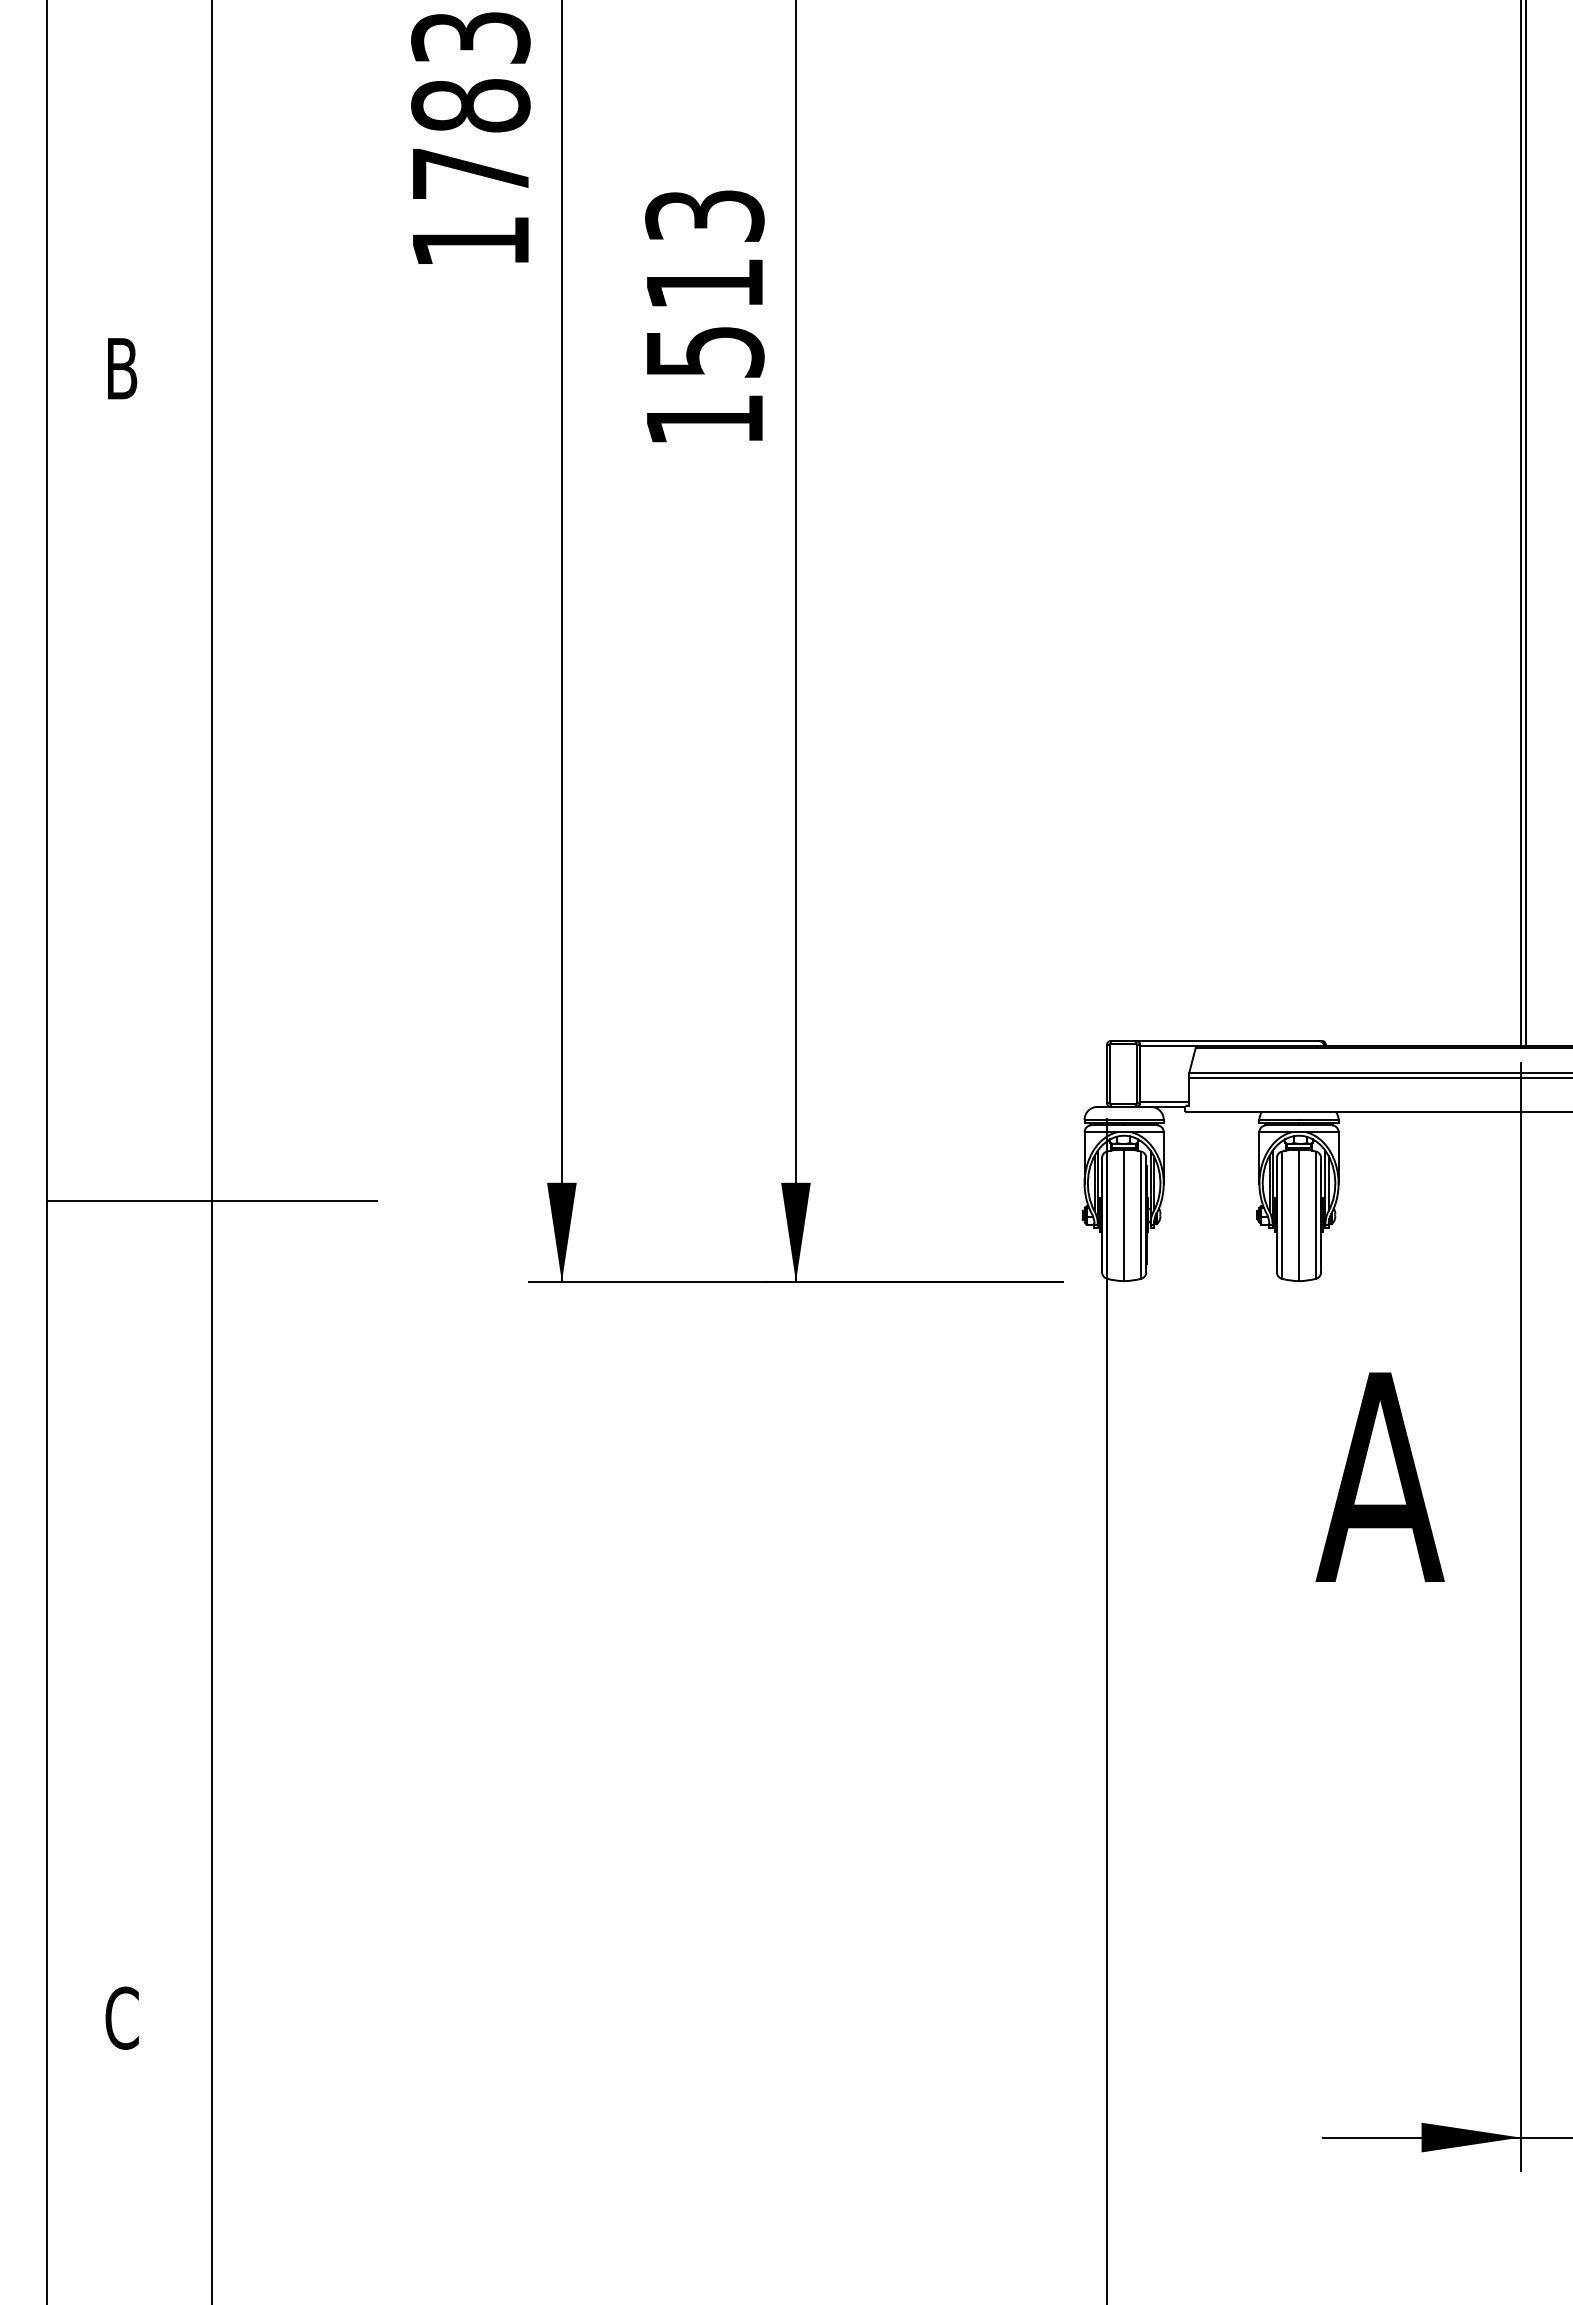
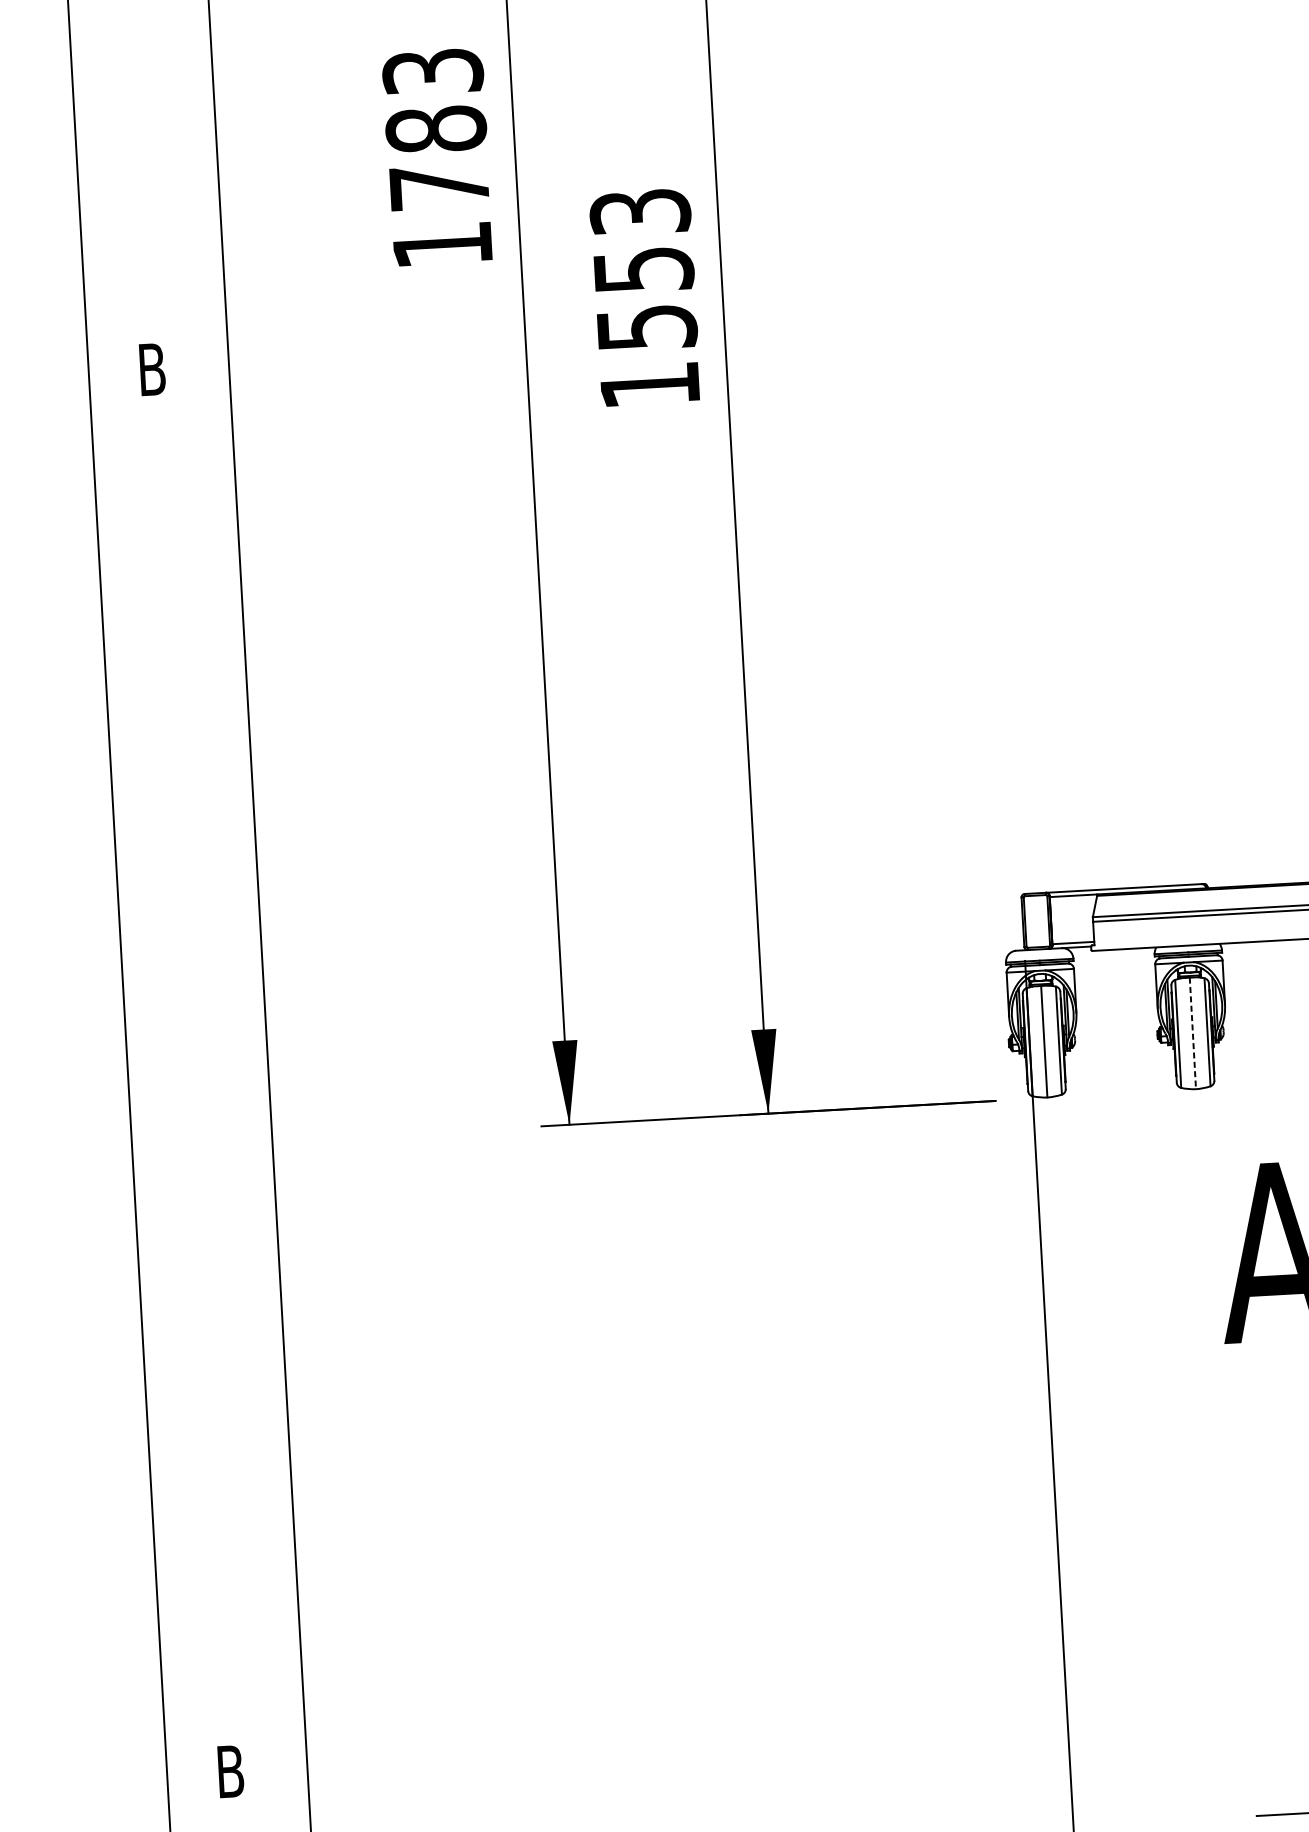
text: (705, 284) -> (644, 270), 1513 -> 1553
line: (212, 1201) -> (268, 1073), removed
line: (1299, 1215) -> (1193, 1033), solid -> dashed
text: (121, 2017) -> (230, 1771), C -> B

